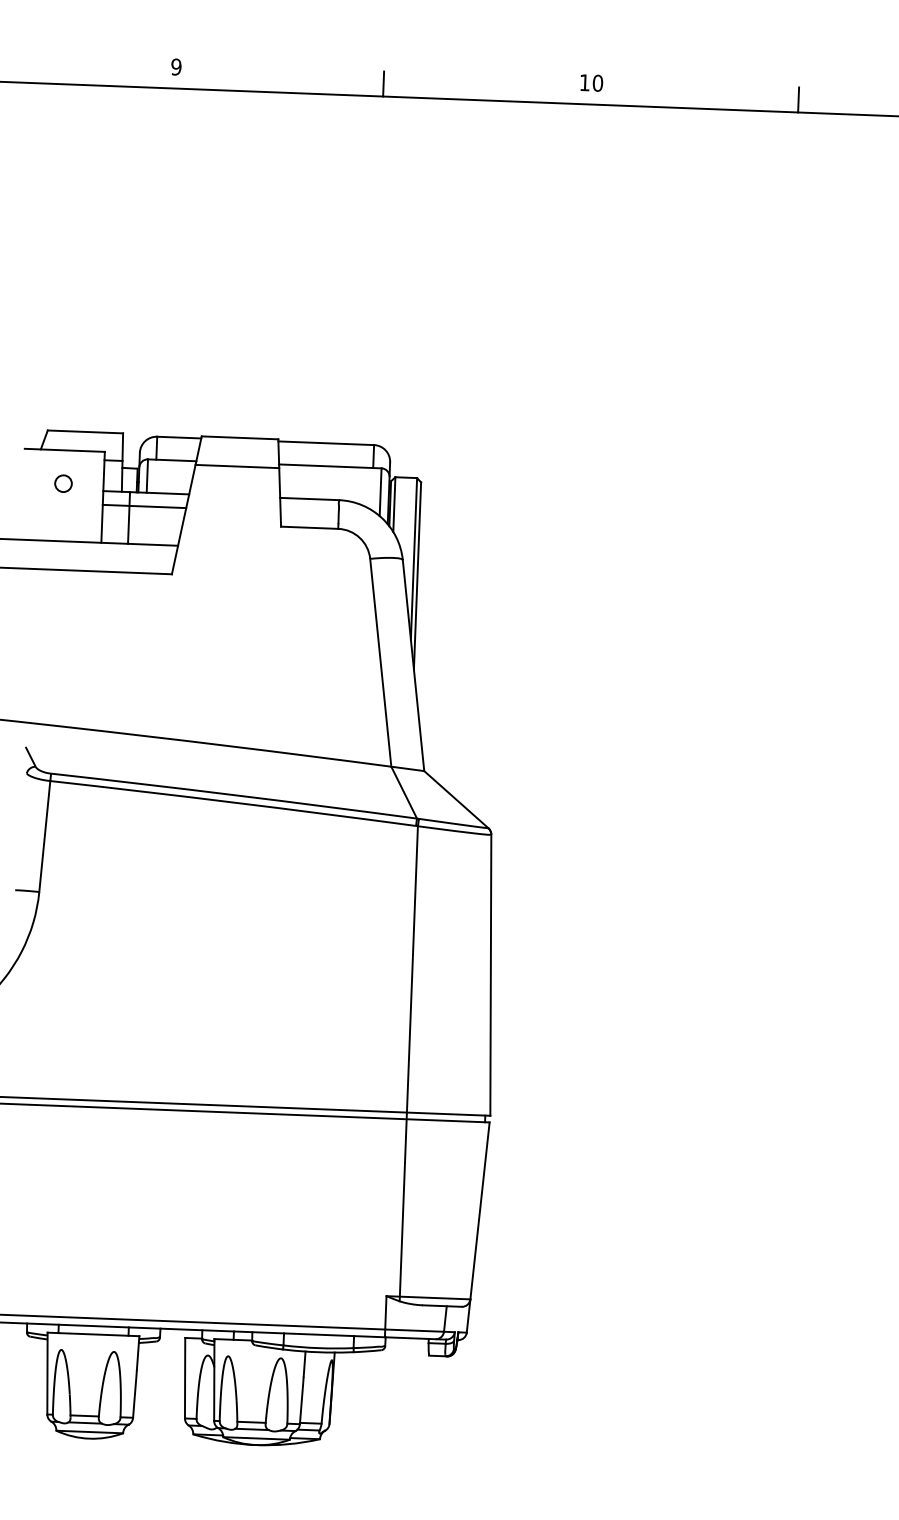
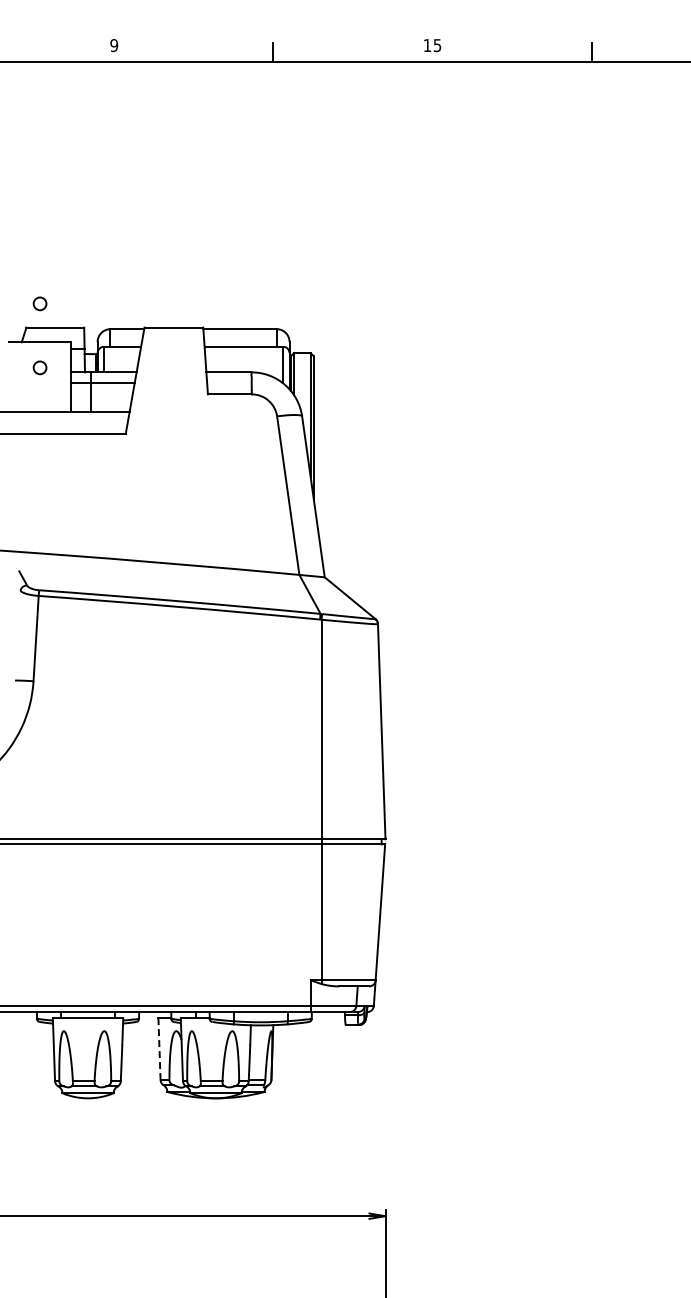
text: (597, 83) -> (437, 45), 10 -> 15
circle: (65, 399) -> (39, 303), added
line: (237, 466) -> (172, 349), removed
line: (185, 1378) -> (159, 1049), solid -> dashed

